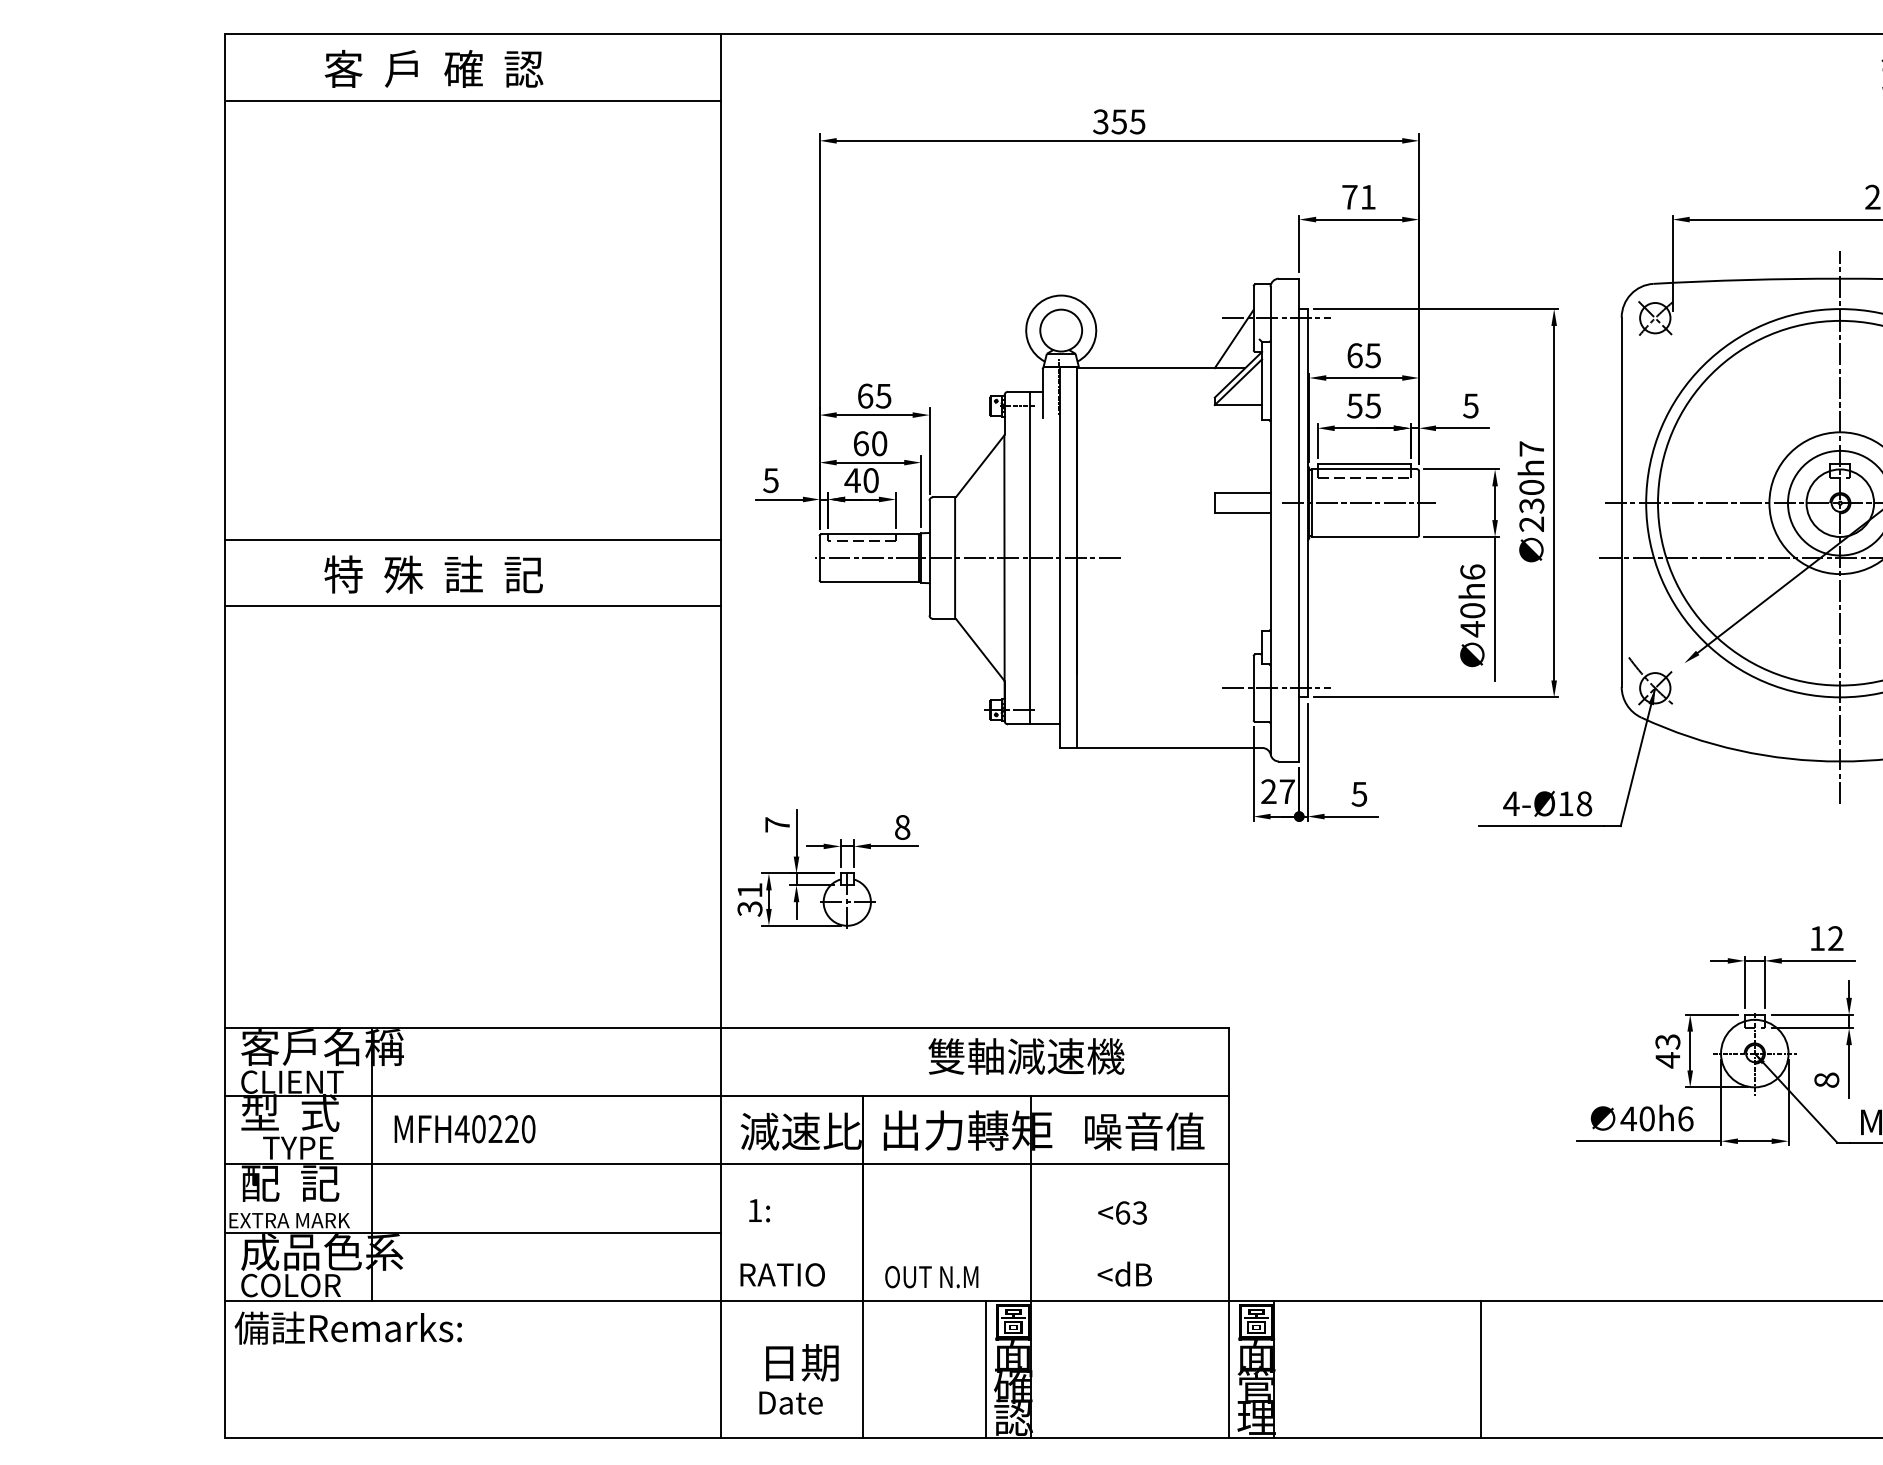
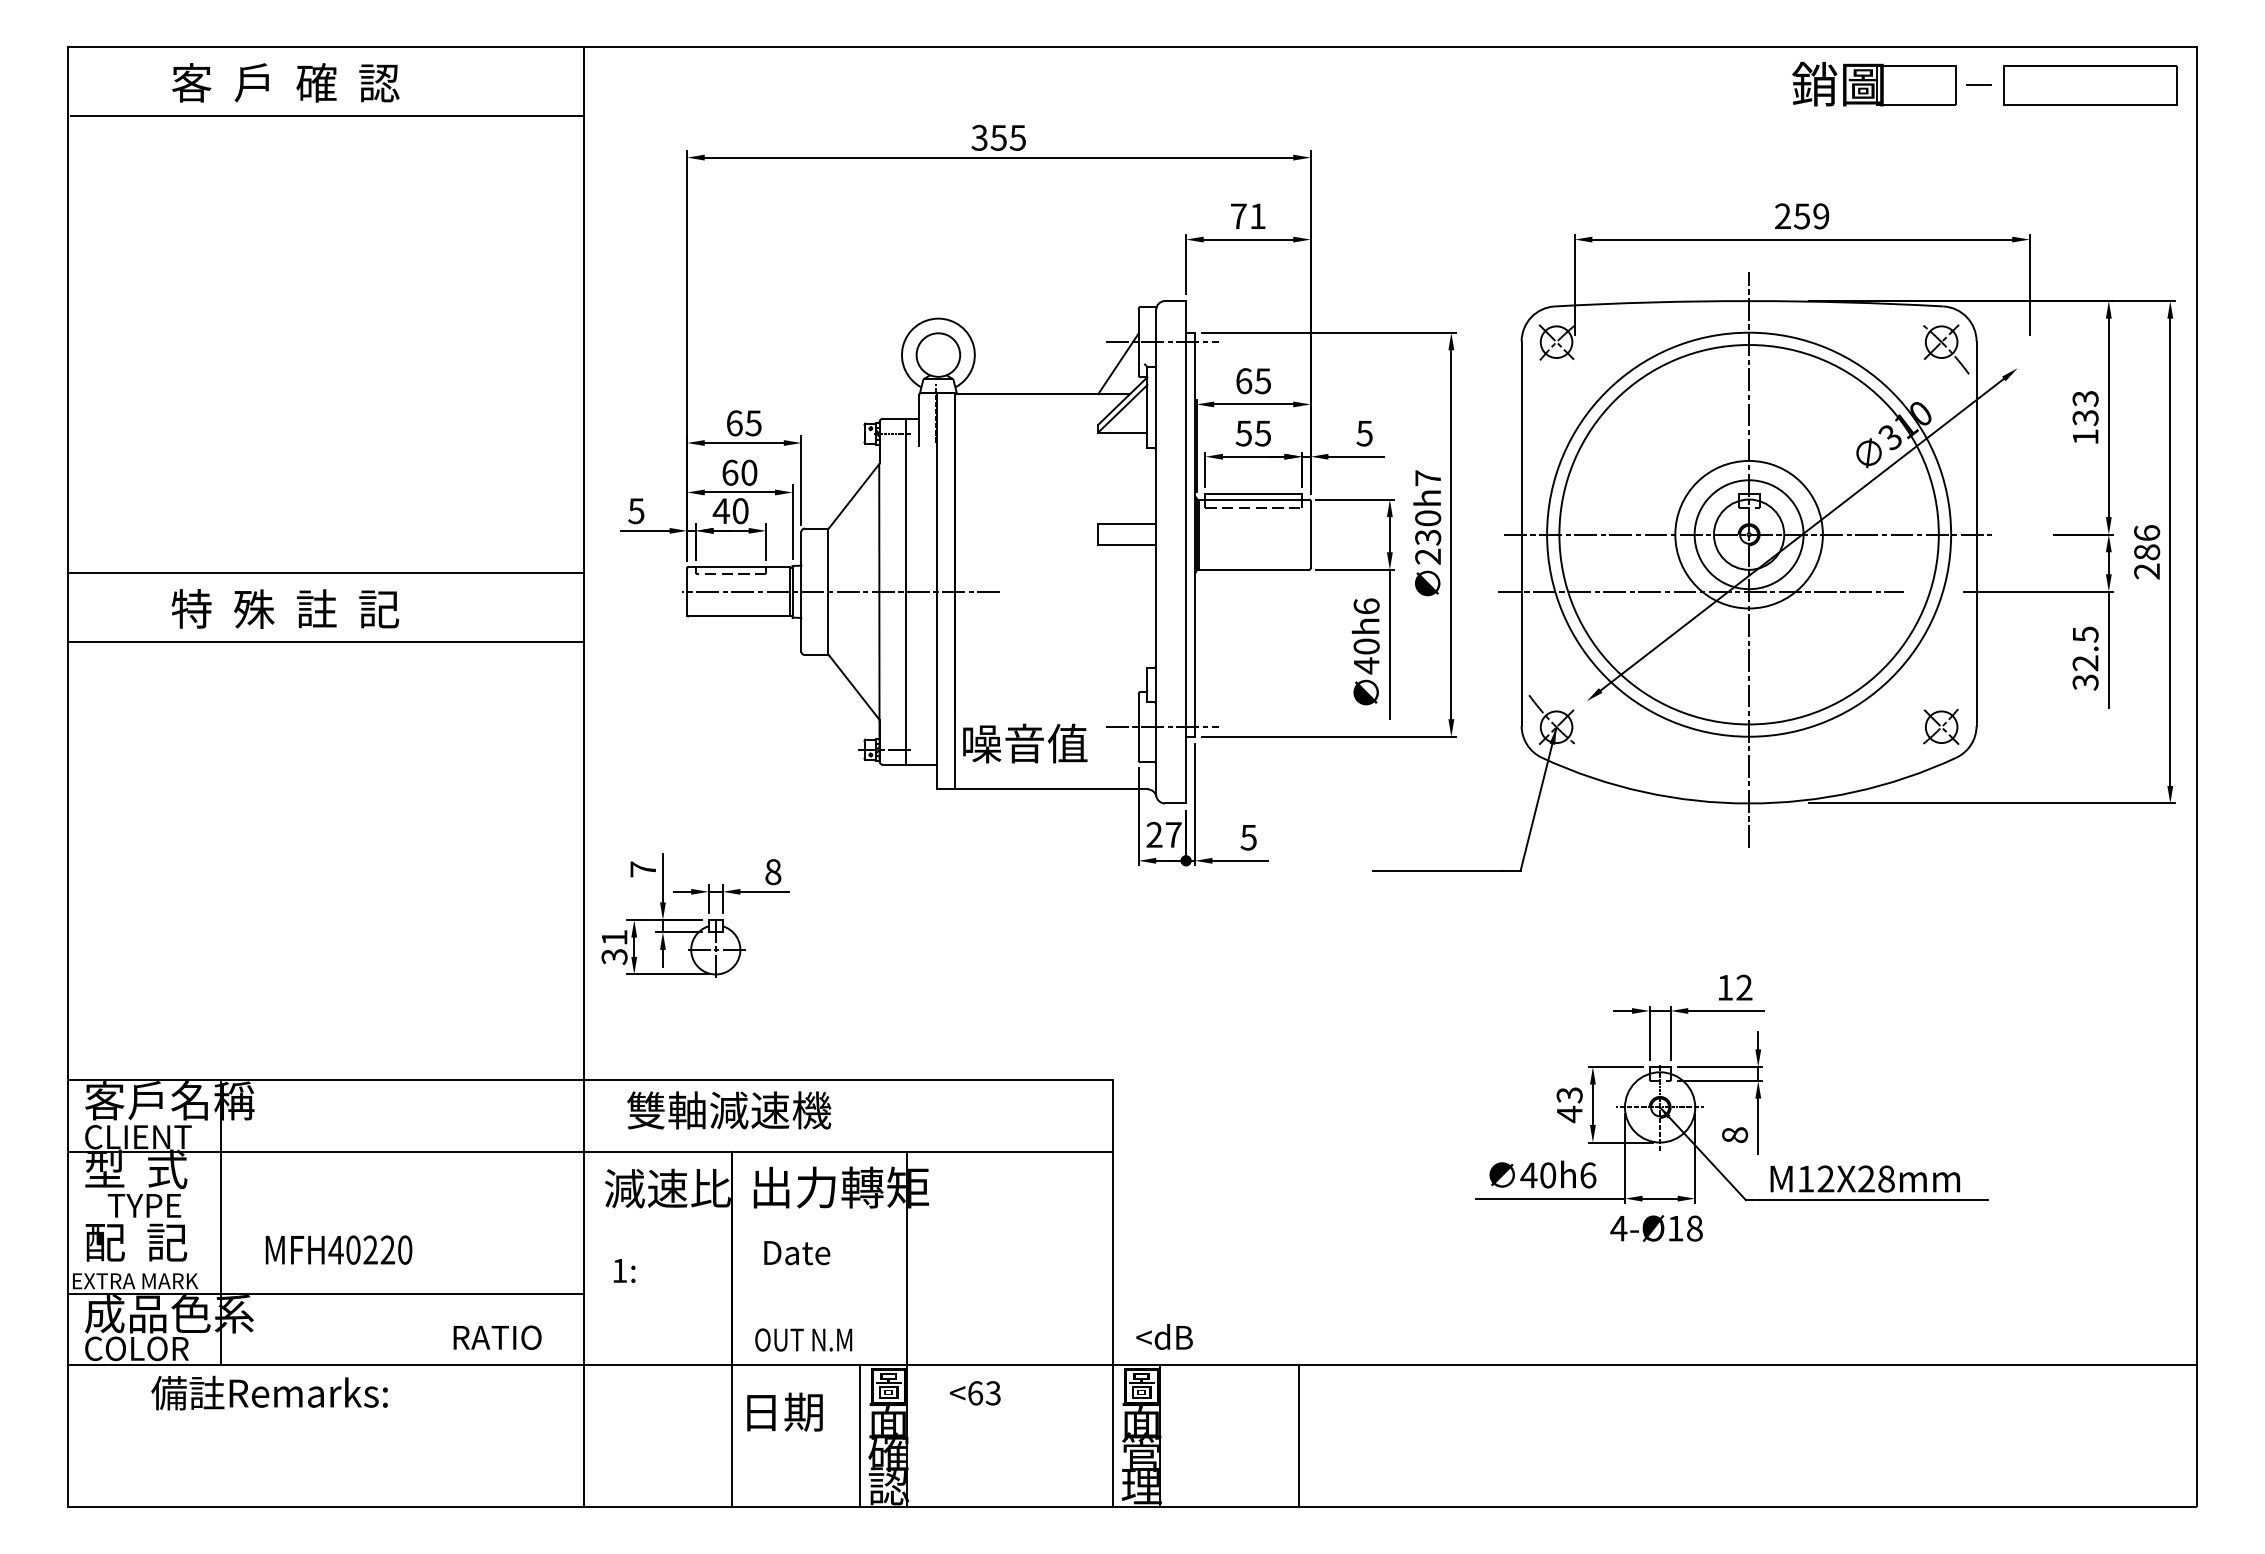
line: (1359, 503) -> (1248, 534), removed
text: (1547, 803) -> (1656, 1228), moved
text: (1026, 1056) -> (729, 1110), moved
text: (464, 1128) -> (338, 1249), moved
text: (1144, 1131) -> (1025, 743), moved
line: (725, 1164) -> (589, 1222), removed
text: (1122, 1213) -> (975, 1393), moved
text: (1124, 1273) -> (1164, 1336), moved
text: (782, 1274) -> (497, 1337), moved
text: (348, 1327) -> (269, 1392), moved
text: (801, 1362) -> (784, 1411), moved
line: (1480, 1369) -> (1298, 1436), moved
text: (791, 1403) -> (797, 1253), moved

